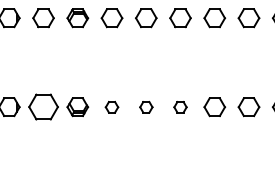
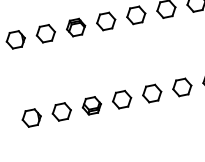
part: (43, 107) -> (61, 112), size x0.71
part: (111, 107) -> (121, 100), size x1.67
part: (146, 107) -> (152, 93), size x1.67
part: (180, 107) -> (182, 87), size x1.67

